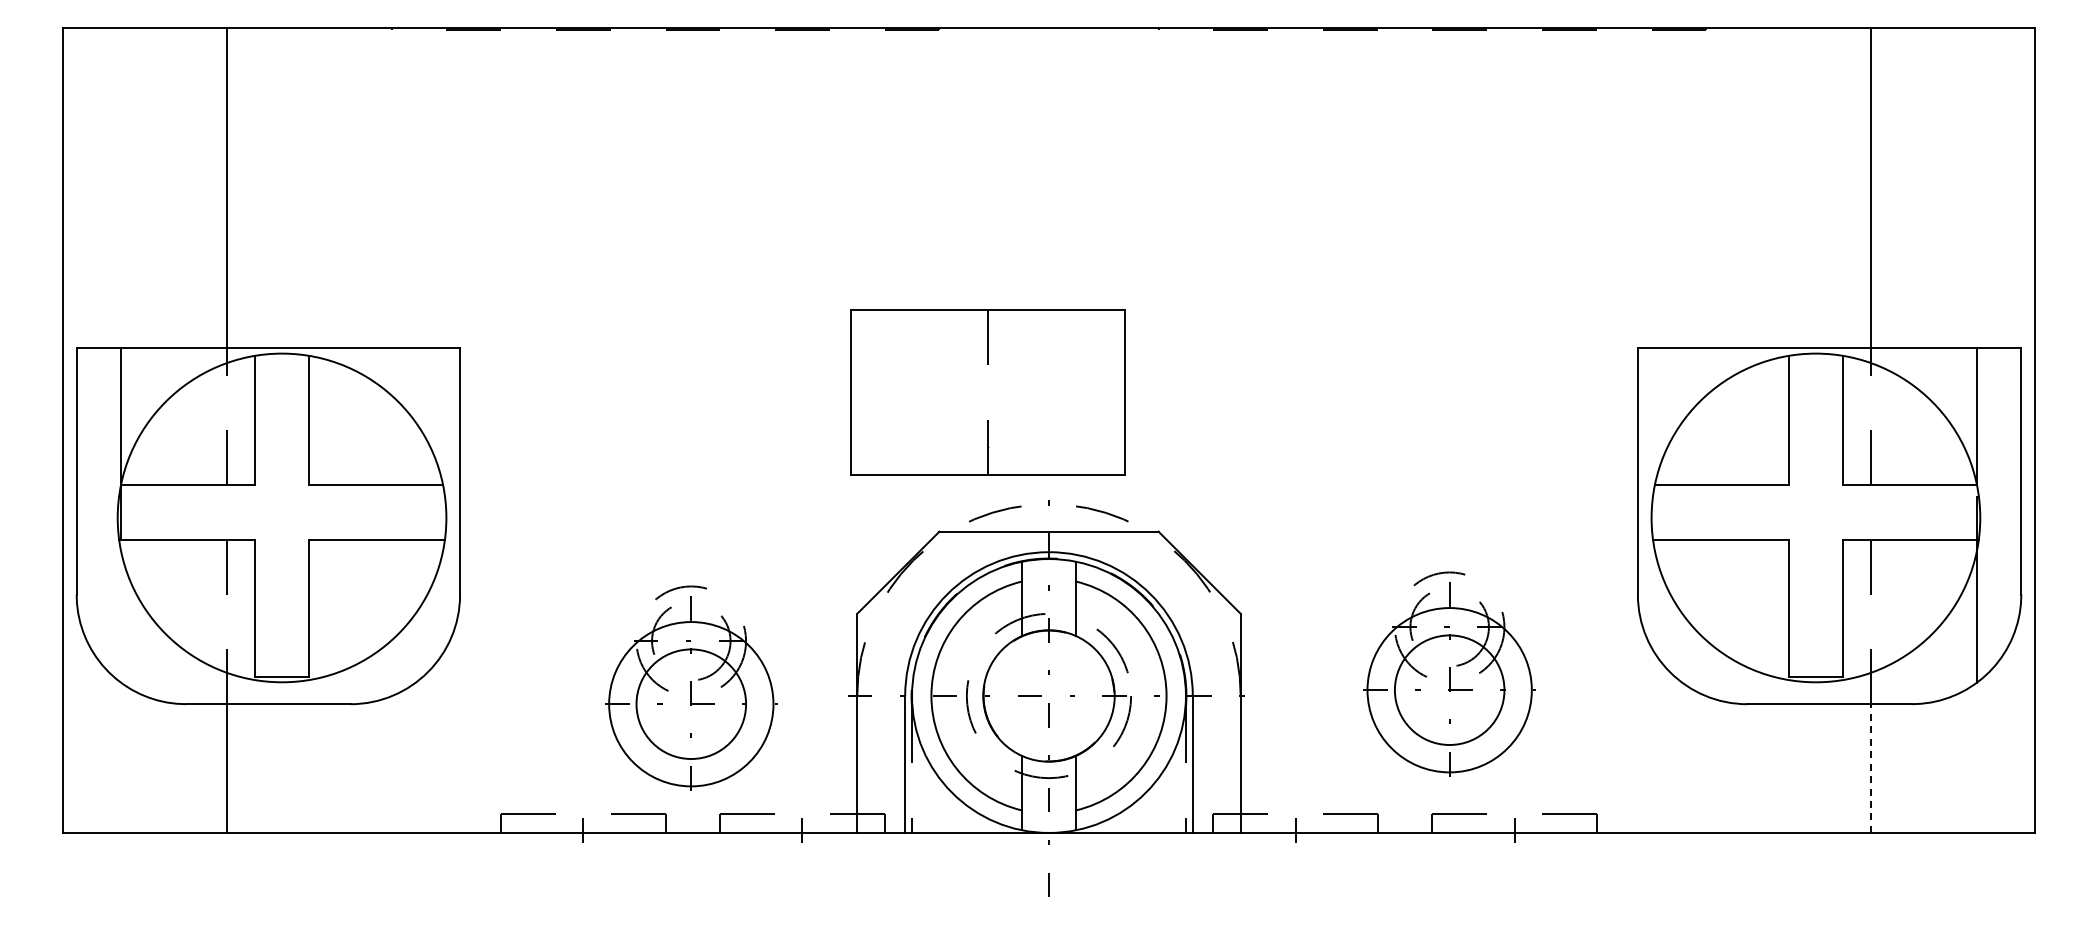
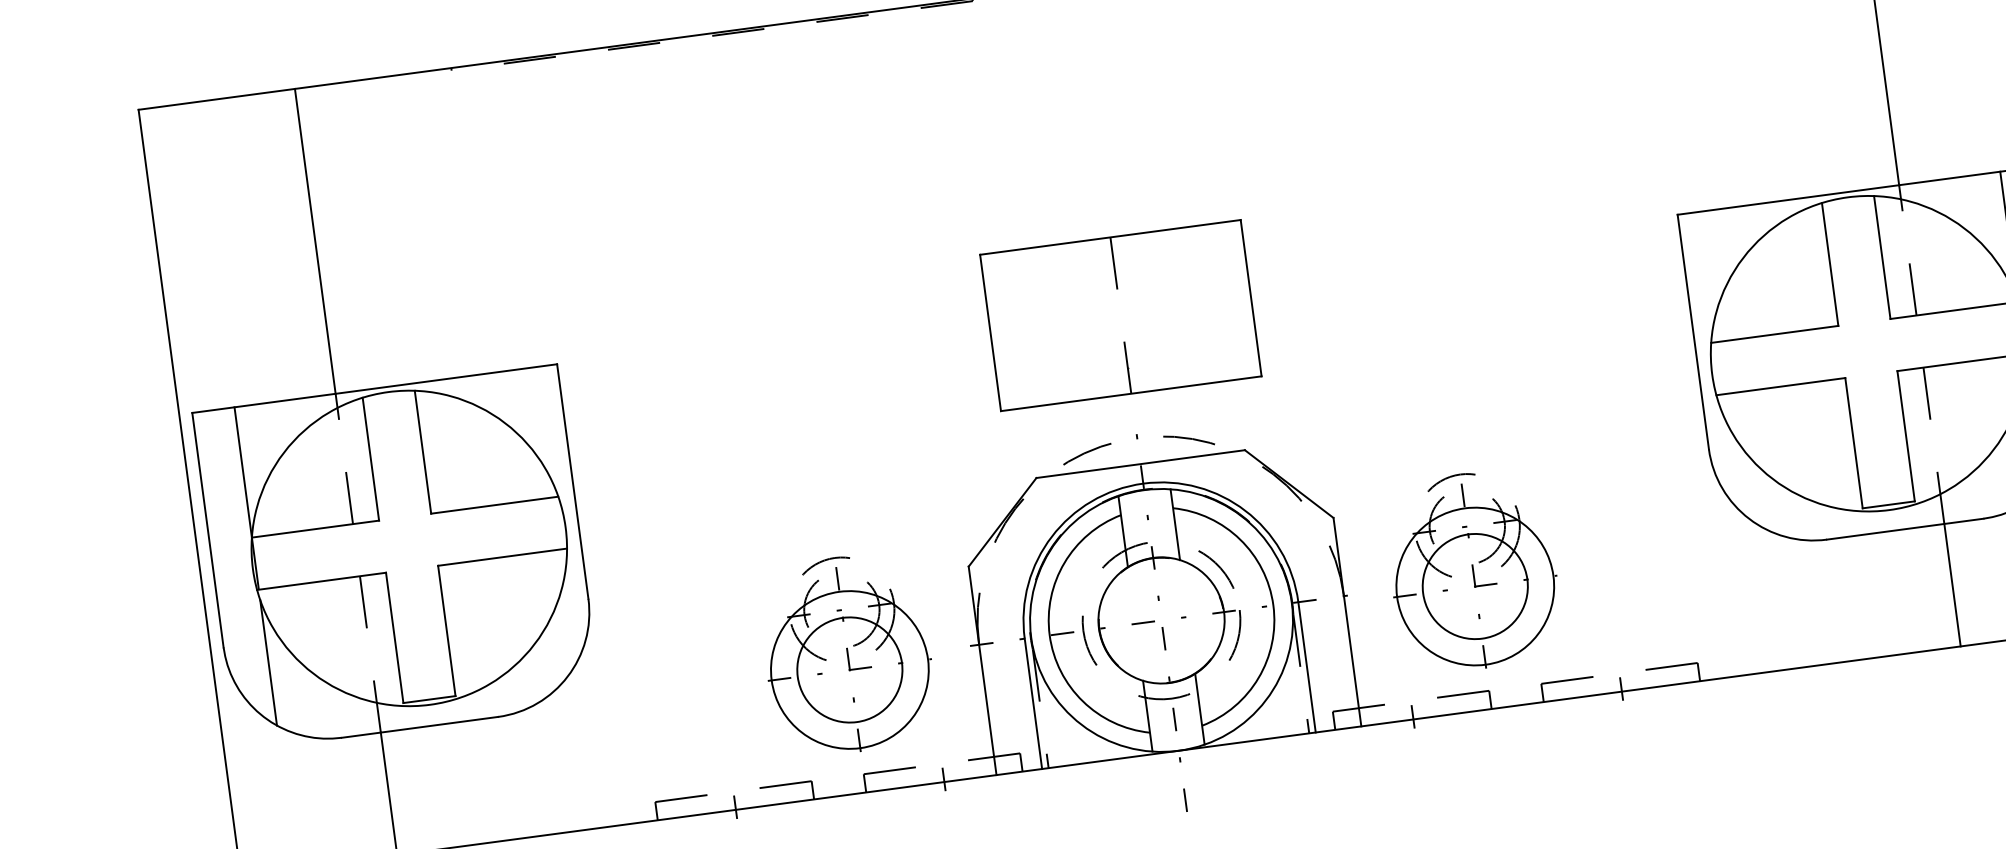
part: (987, 392) -> (1120, 315), moved
line: (121, 616) -> (269, 662), added
part: (1449, 673) -> (1472, 570), moved
part: (691, 687) -> (847, 654), moved
line: (1870, 768) -> (1952, 585), dashed -> solid

